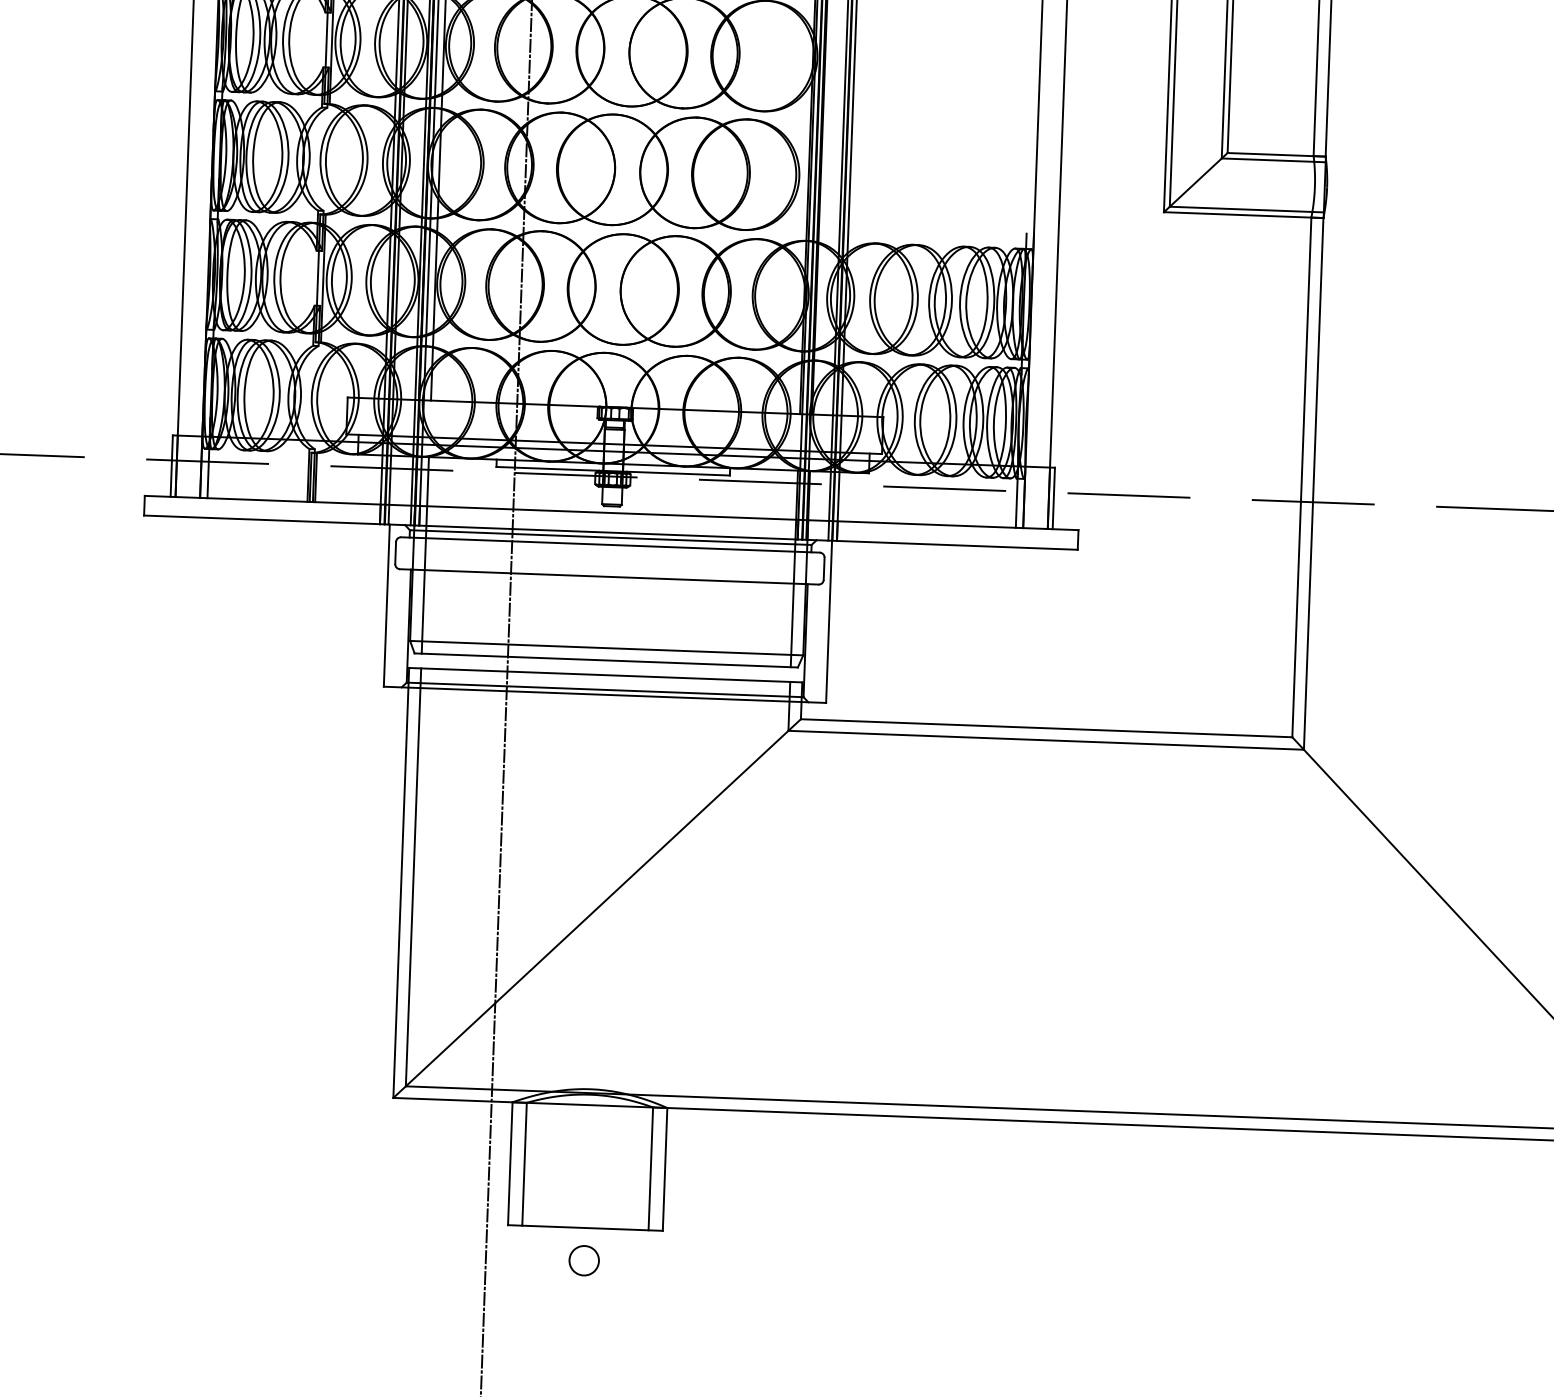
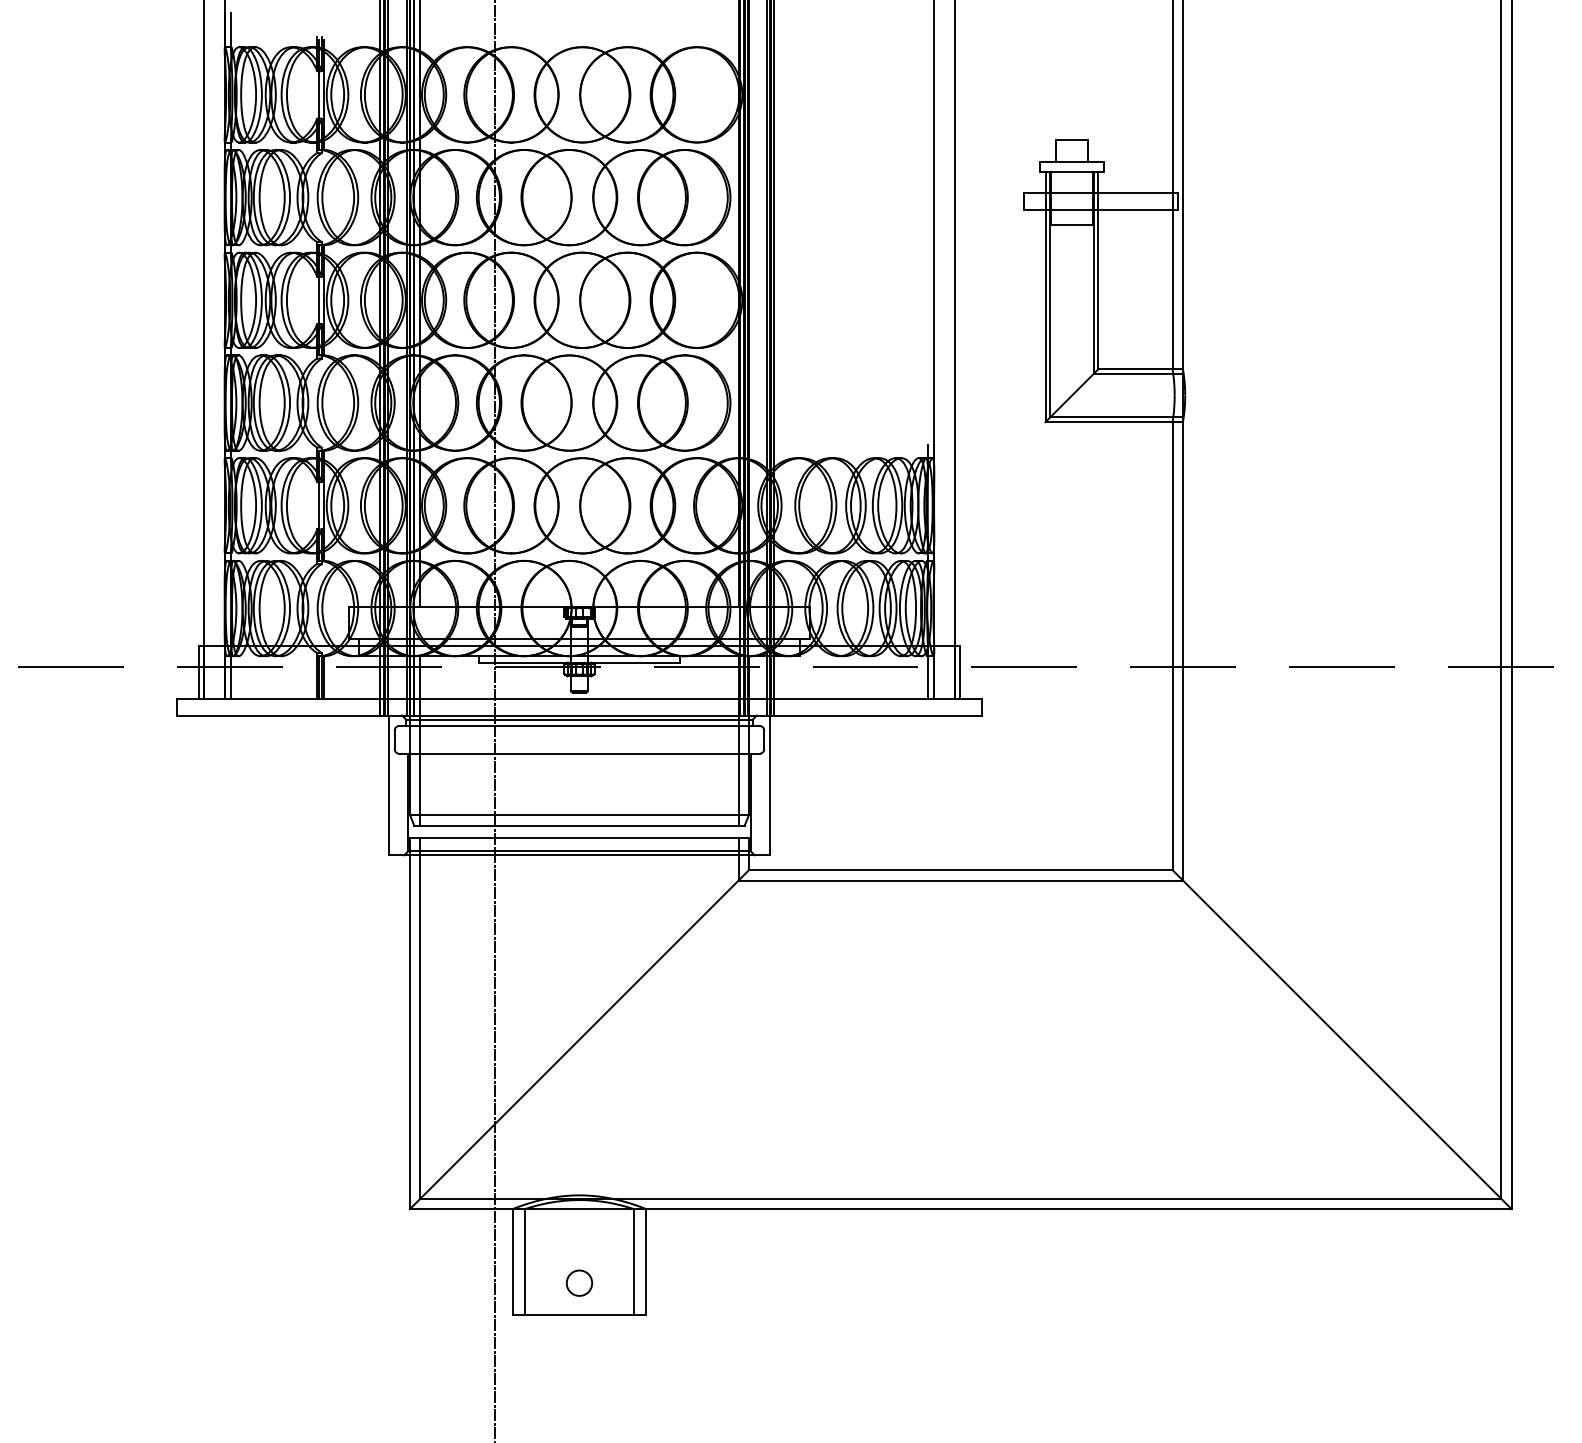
part: (584, 1259) -> (579, 1282), moved

